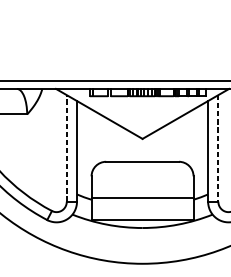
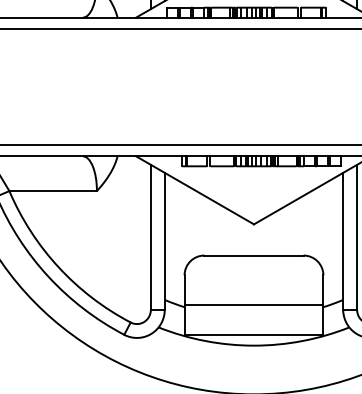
line: (66, 147) -> (150, 236), dashed -> solid
line: (218, 148) -> (357, 237), dashed -> solid

